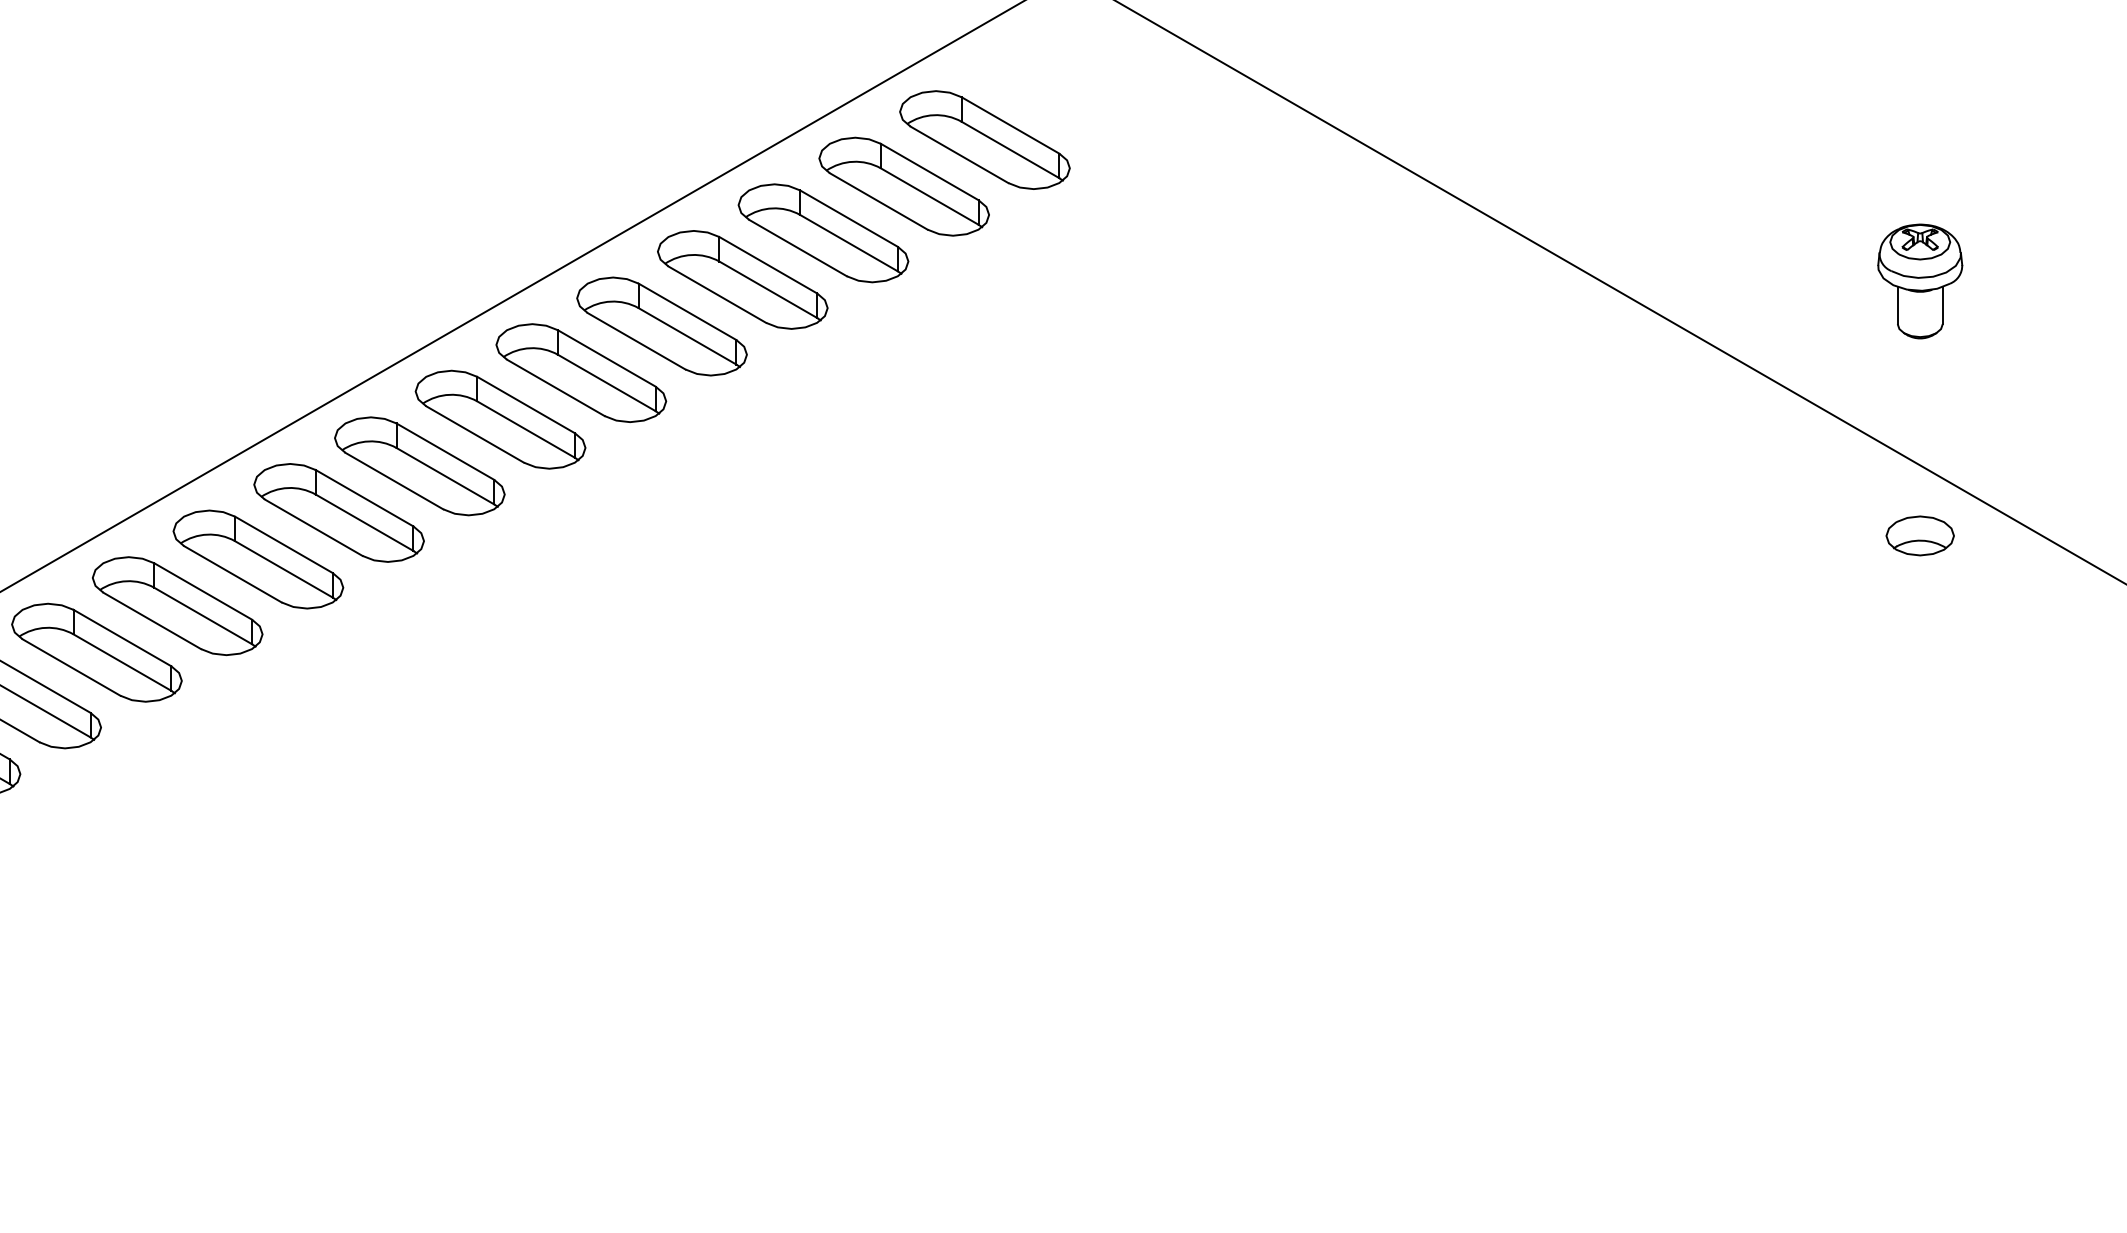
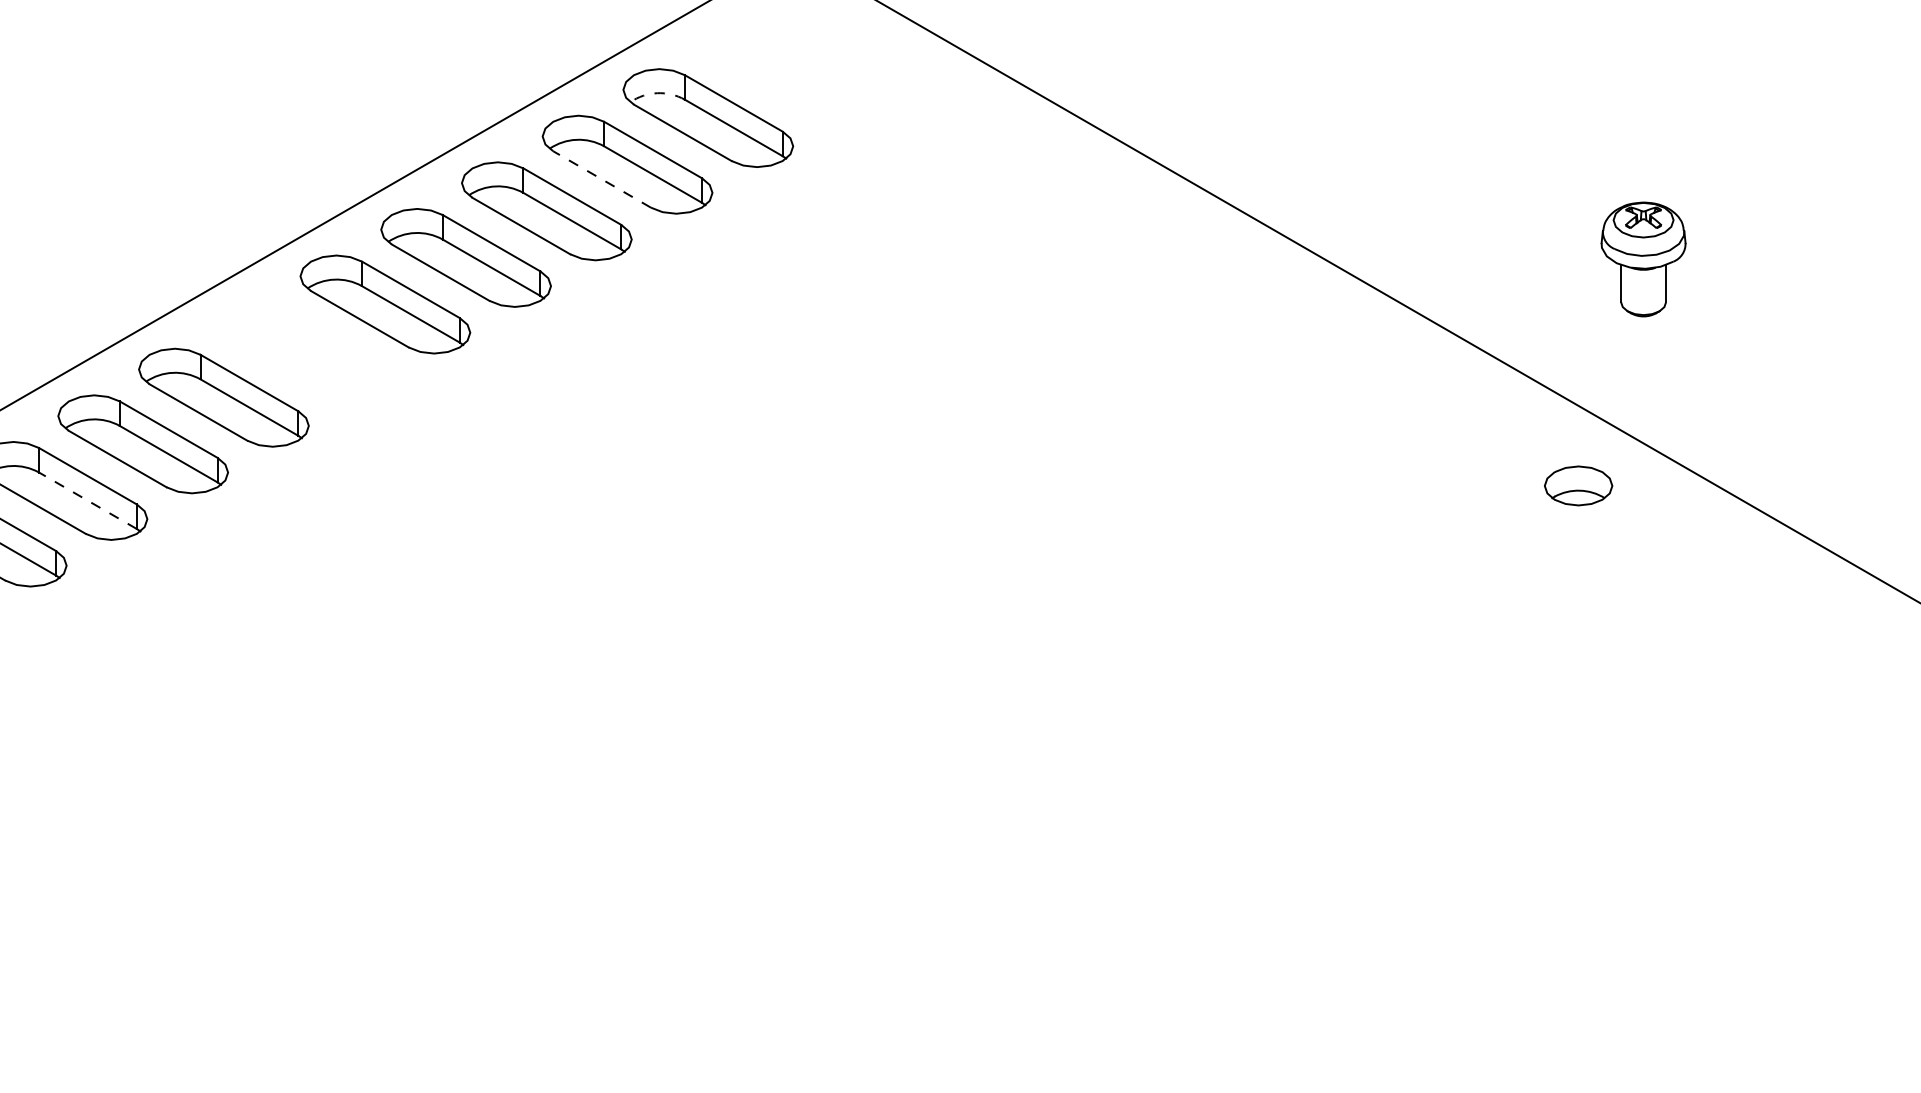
arc: (933, 115) -> (656, 93), solid -> dashed
line: (878, 201) -> (601, 179), solid -> dashed
part: (581, 372) -> (304, 350), removed
line: (364, 522) -> (87, 500), solid -> dashed
part: (1919, 535) -> (1577, 485), moved

